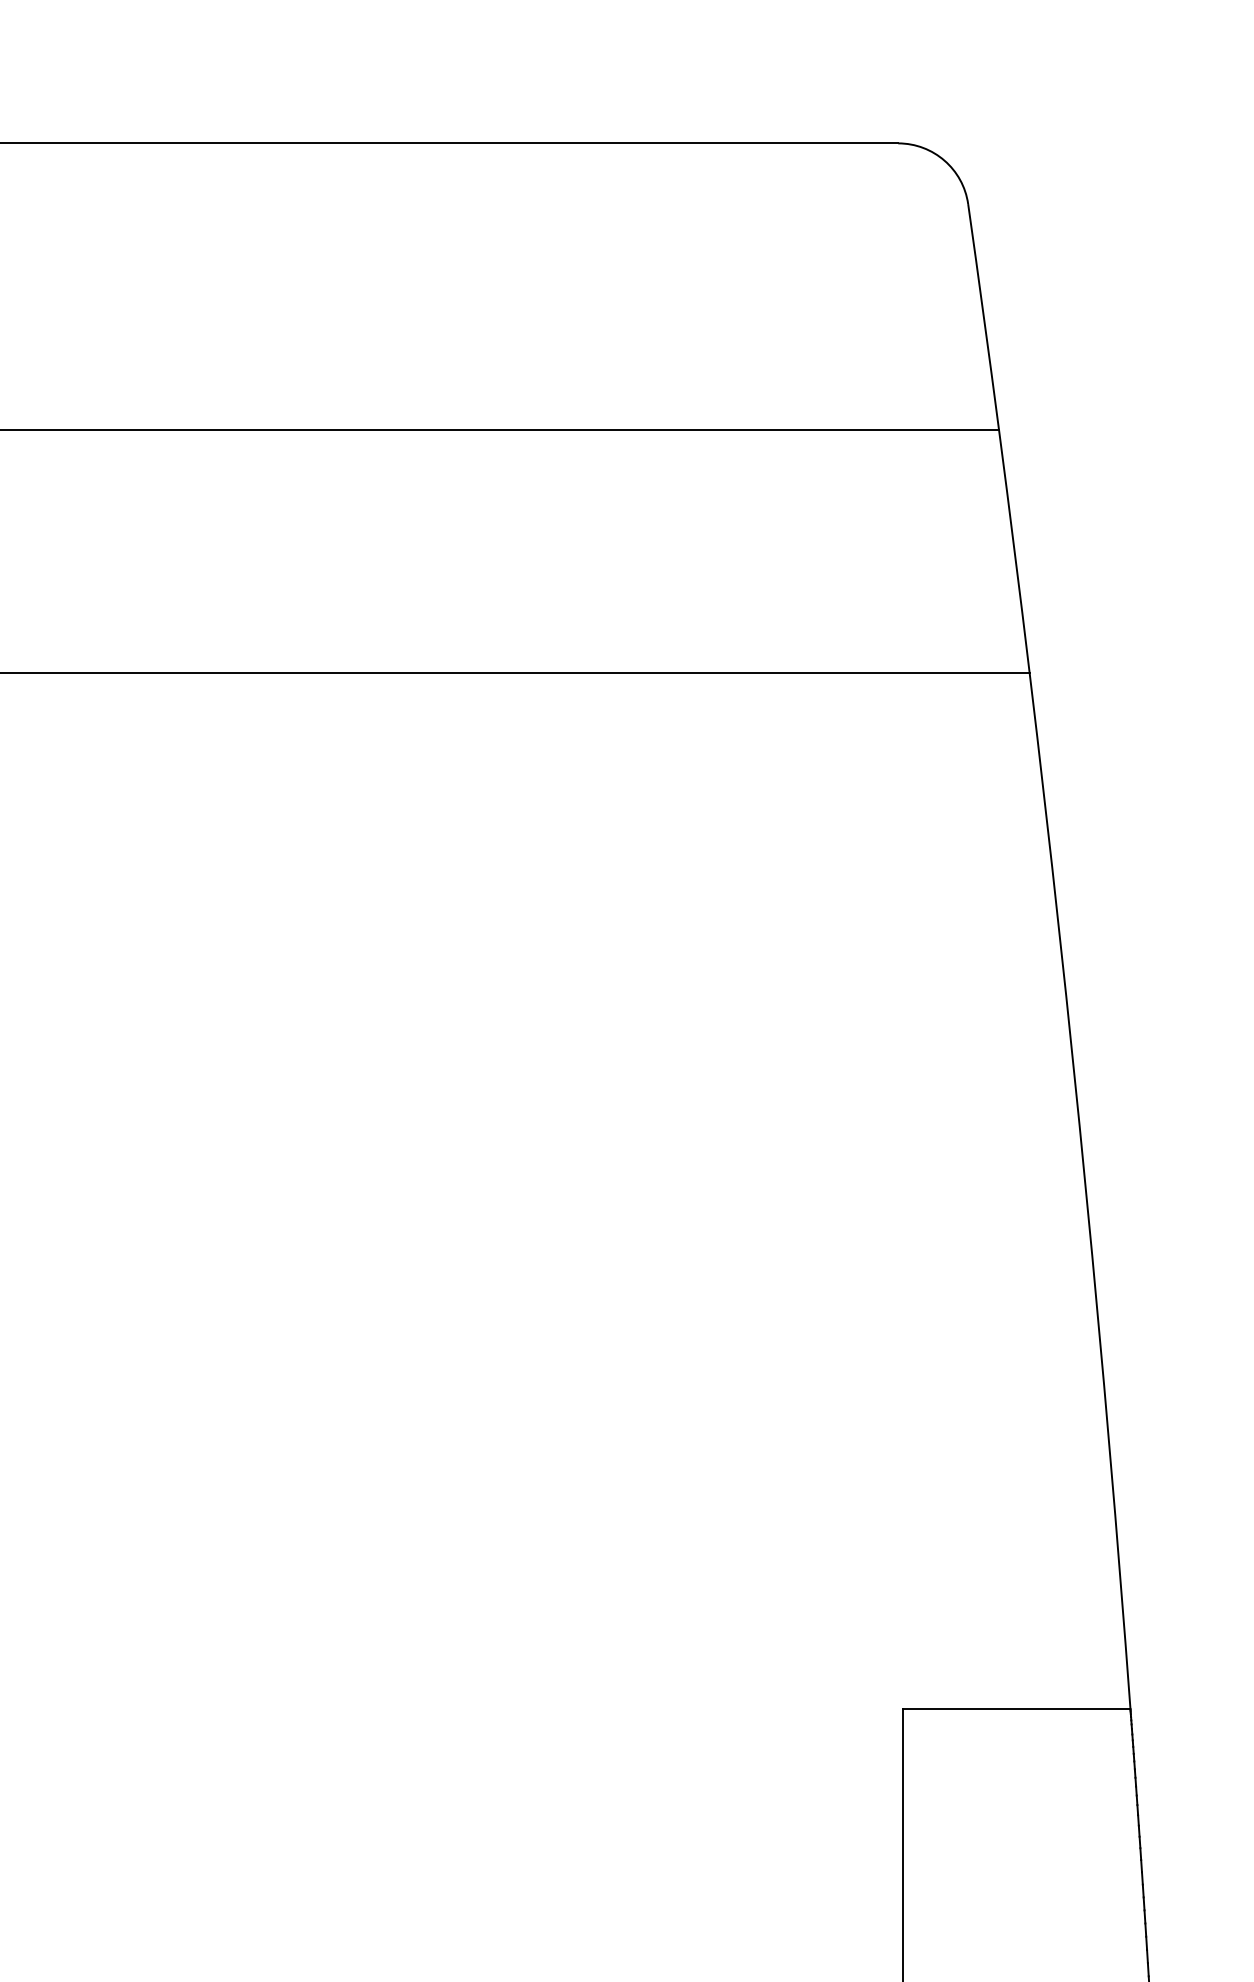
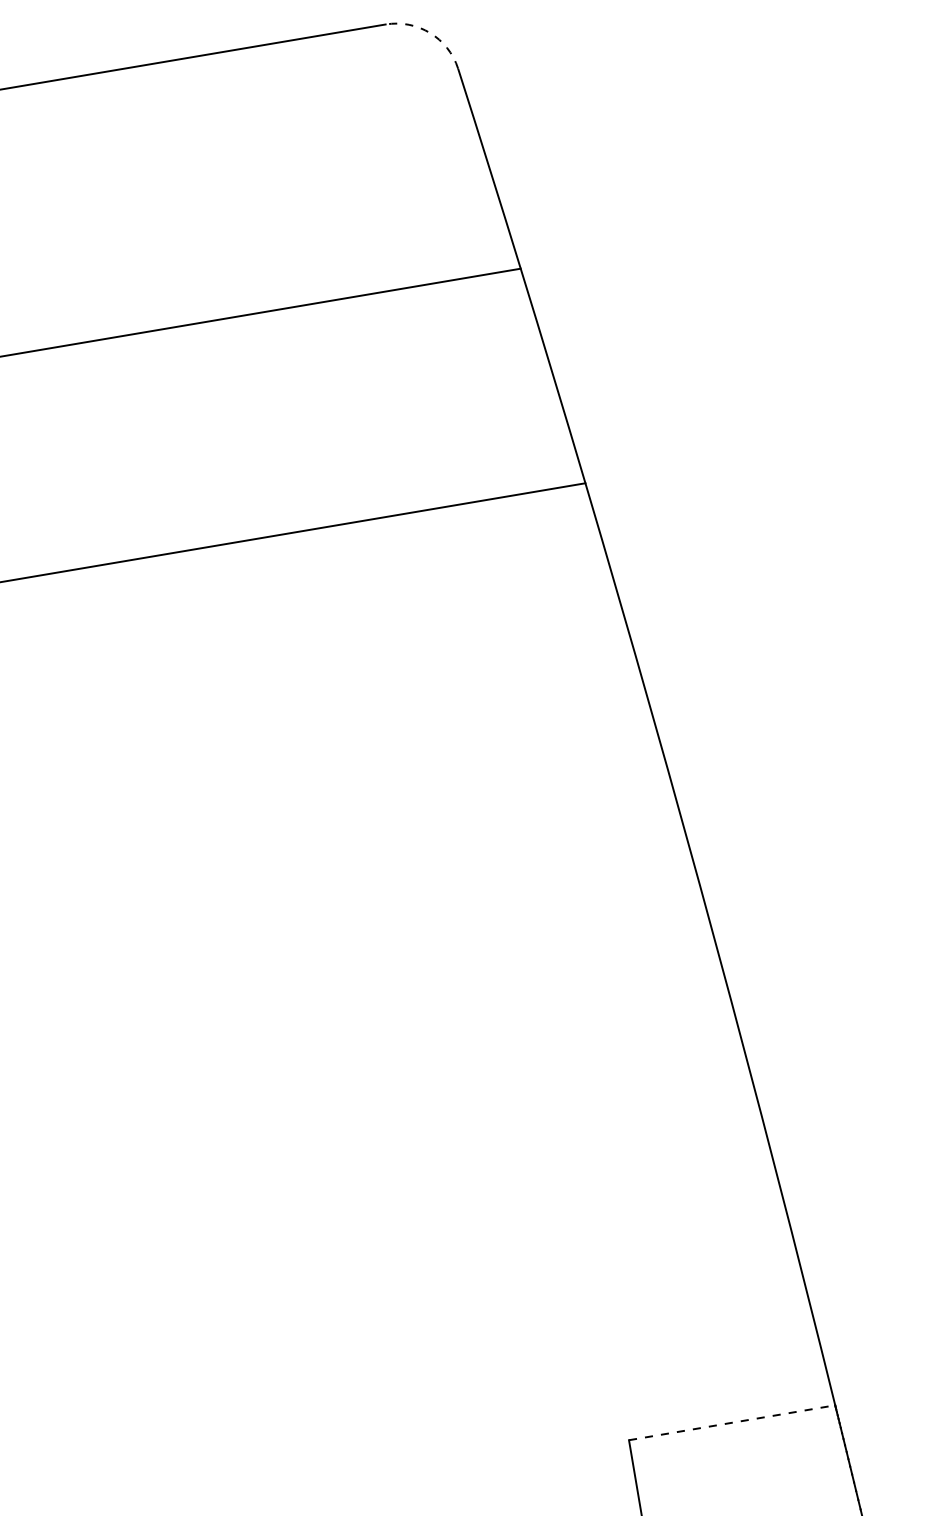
arc: (944, 160) -> (430, 32), solid -> dashed
line: (1016, 1709) -> (732, 1423), solid -> dashed

